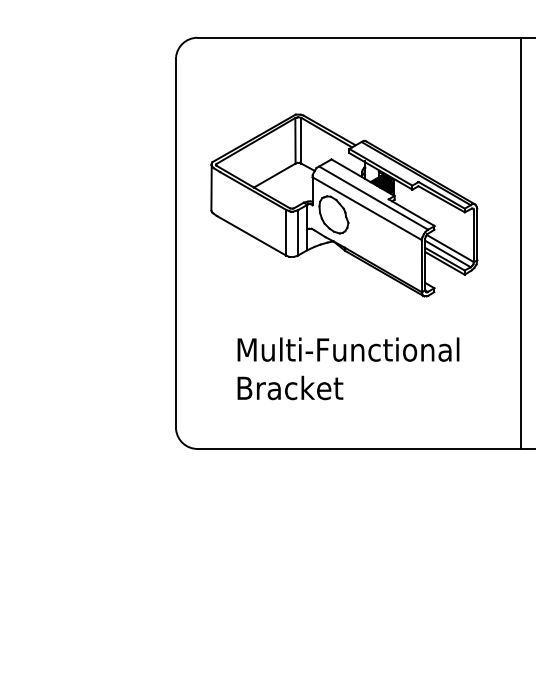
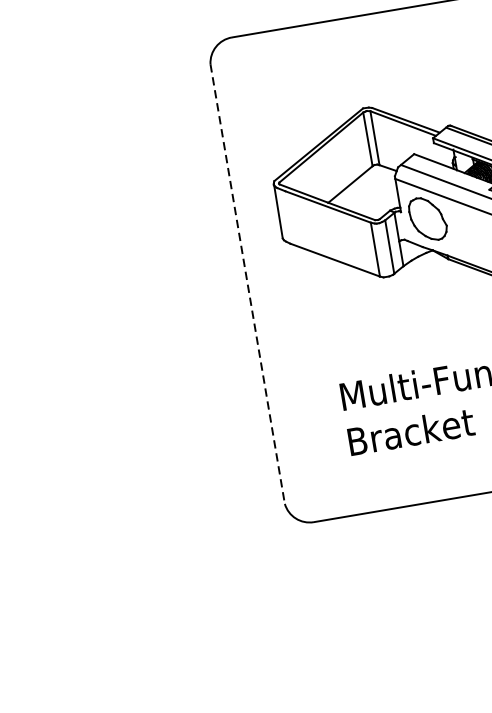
line: (176, 243) -> (248, 284), solid -> dashed

